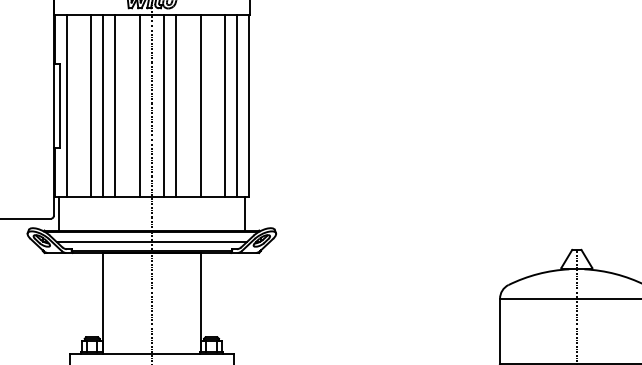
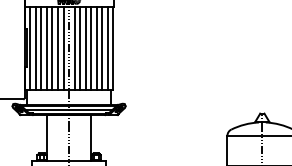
line: (78, 104) -> (35, 47), added
line: (128, 104) -> (58, 47), added
line: (187, 104) -> (85, 47), added
line: (212, 104) -> (96, 47), added

